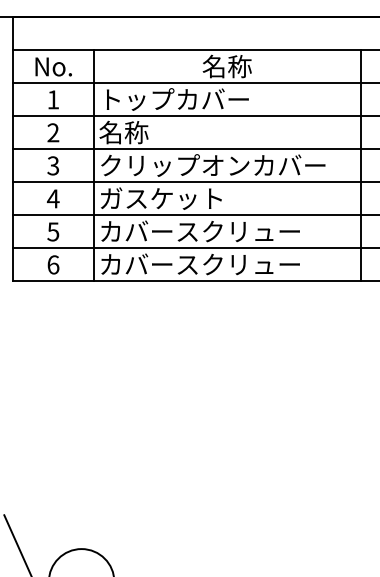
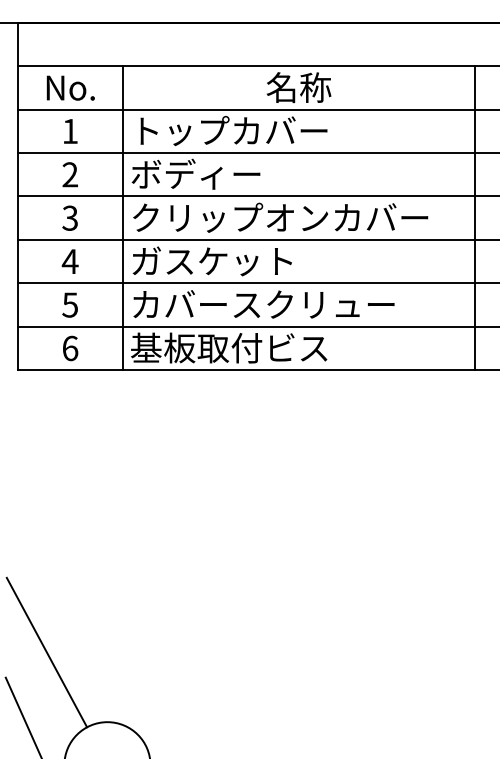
text: (148, 132) -> (195, 174), 名称 -> ボディー
text: (199, 264) -> (262, 347), カバースクリュー -> 基板取付ビス
line: (35, 495) -> (46, 651), added

